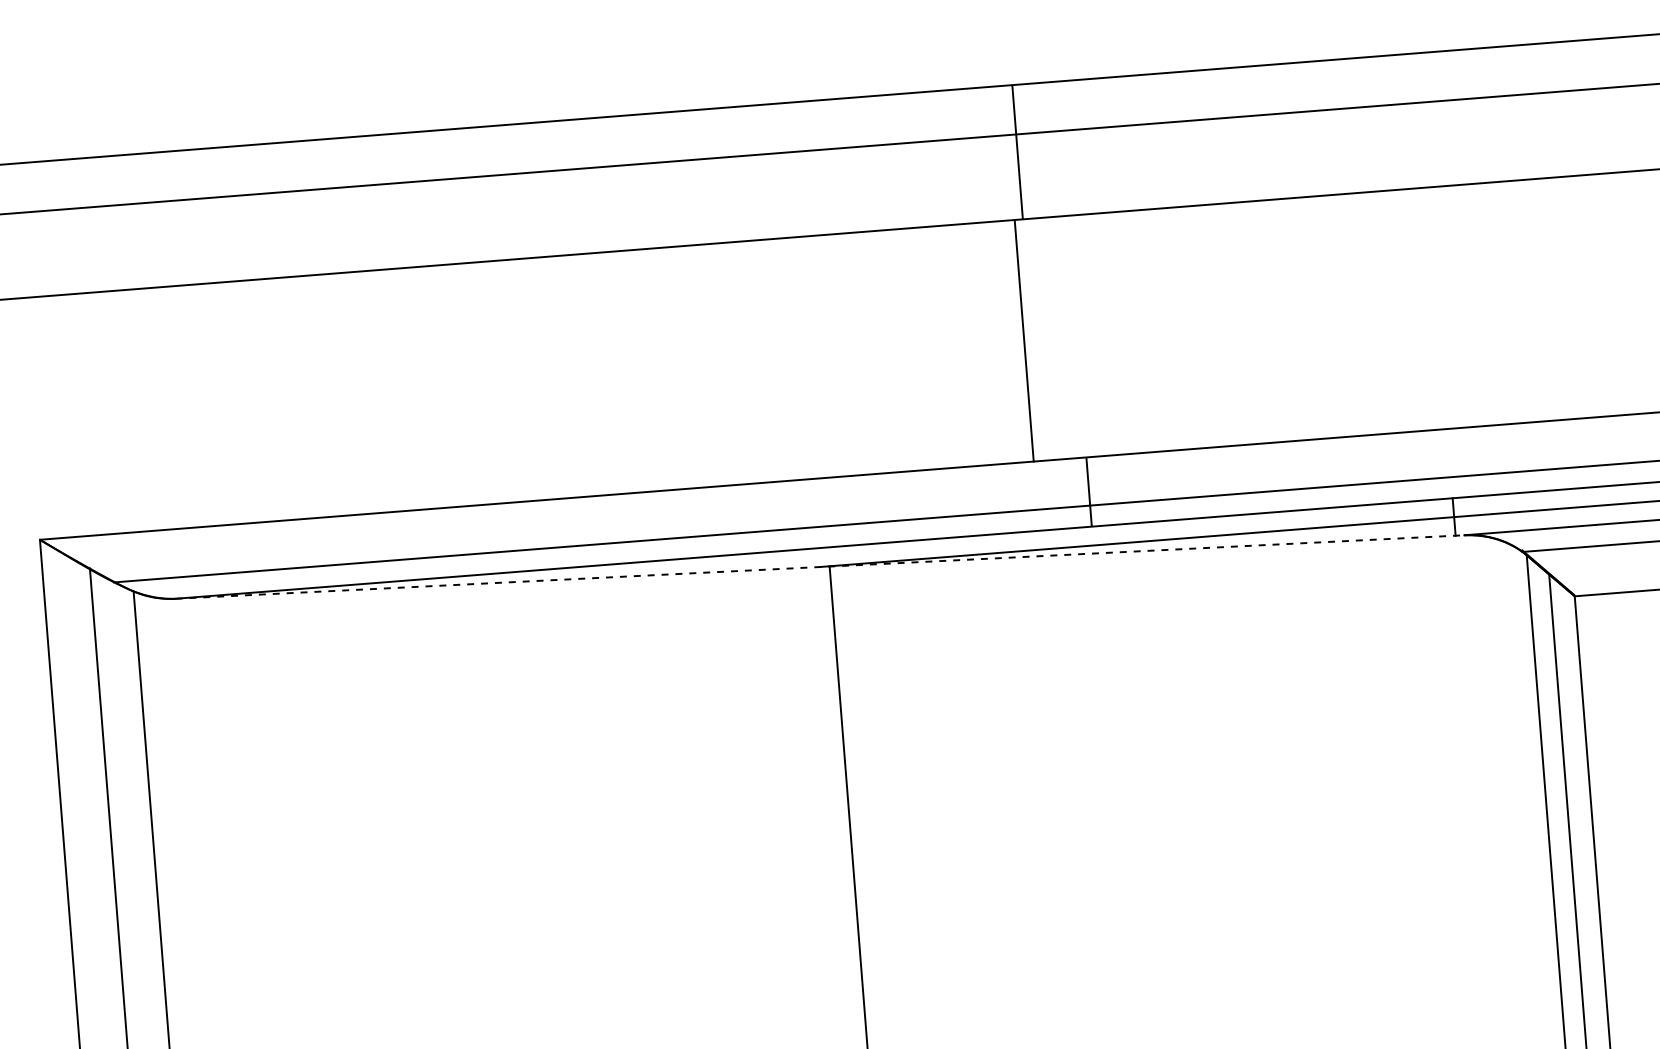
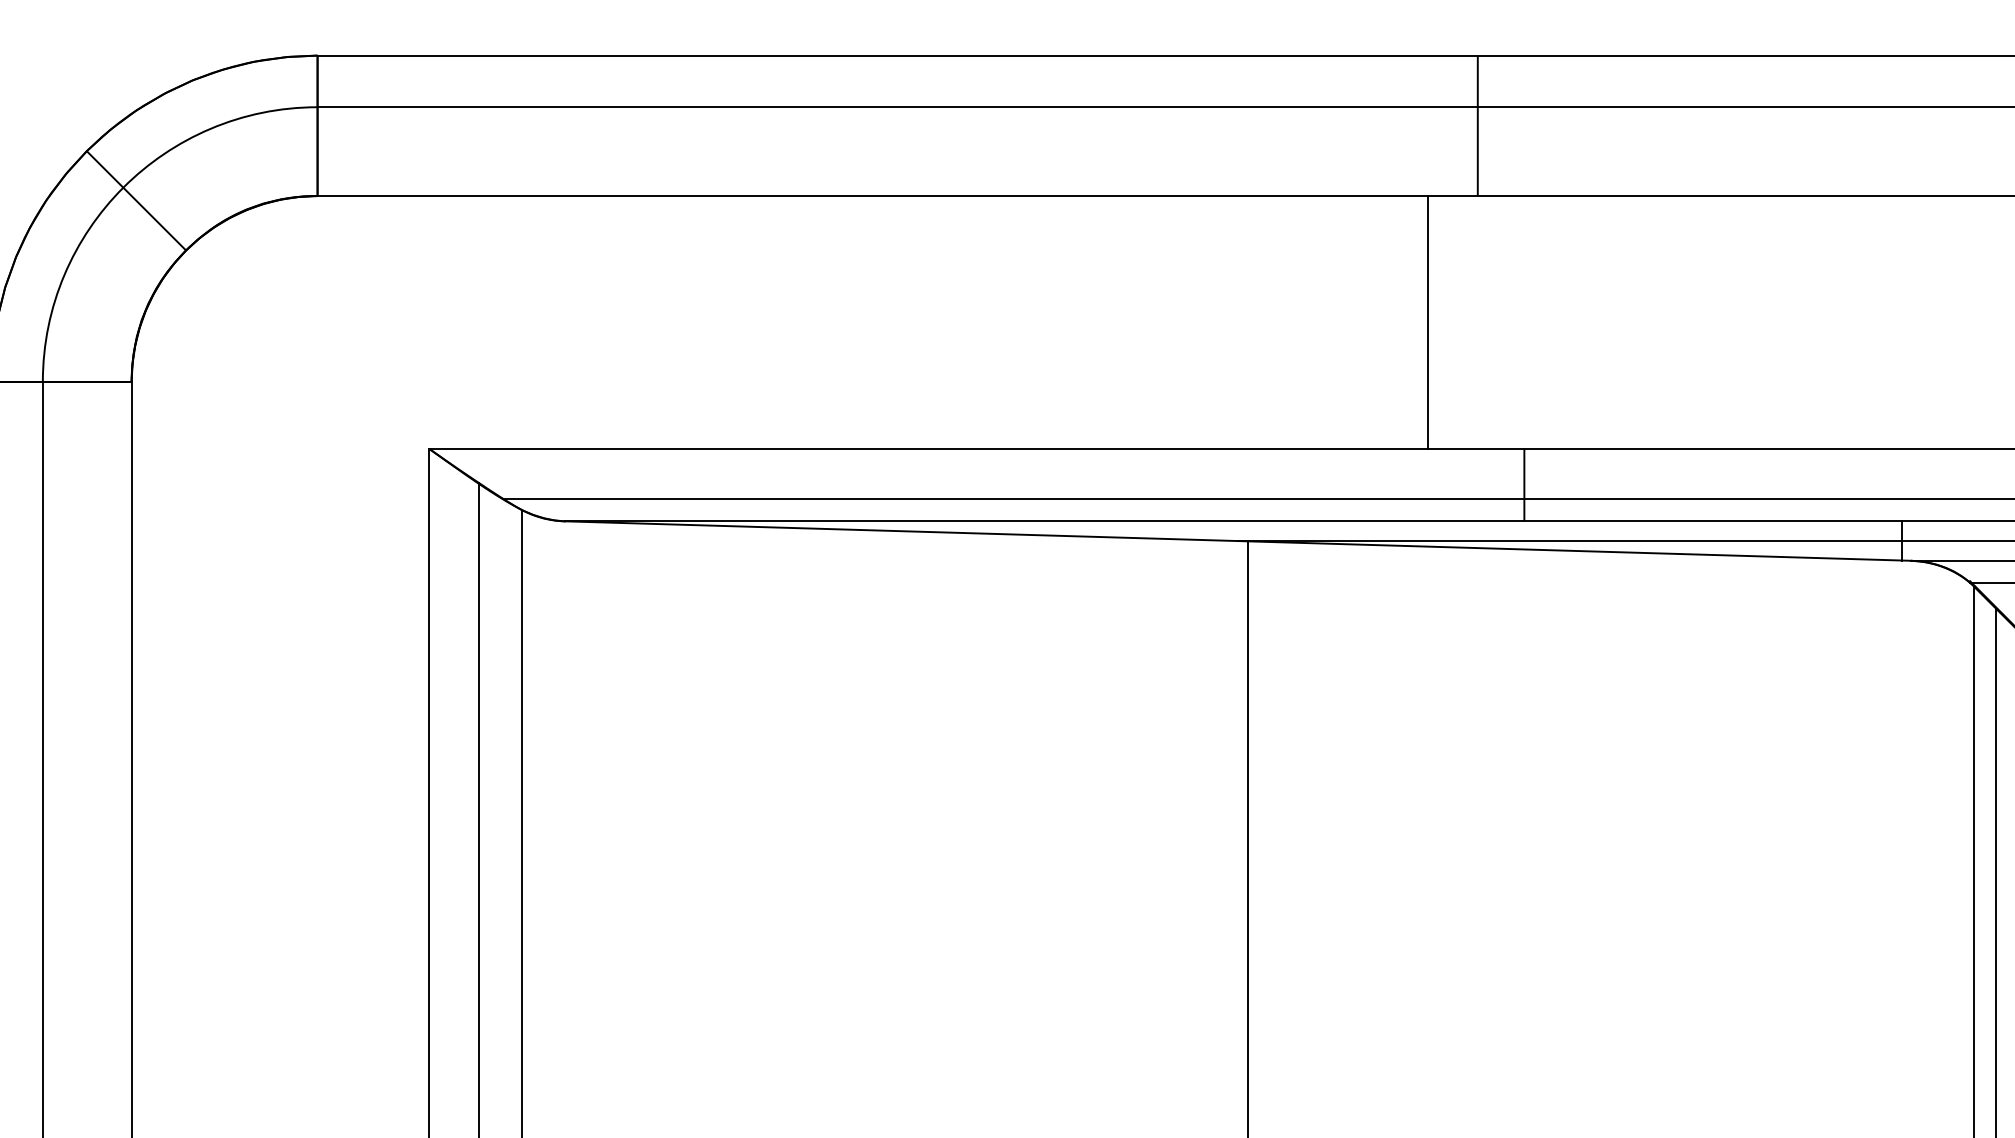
line: (1024, 340) -> (1428, 322), moved
line: (820, 567) -> (1238, 541), dashed -> solid

